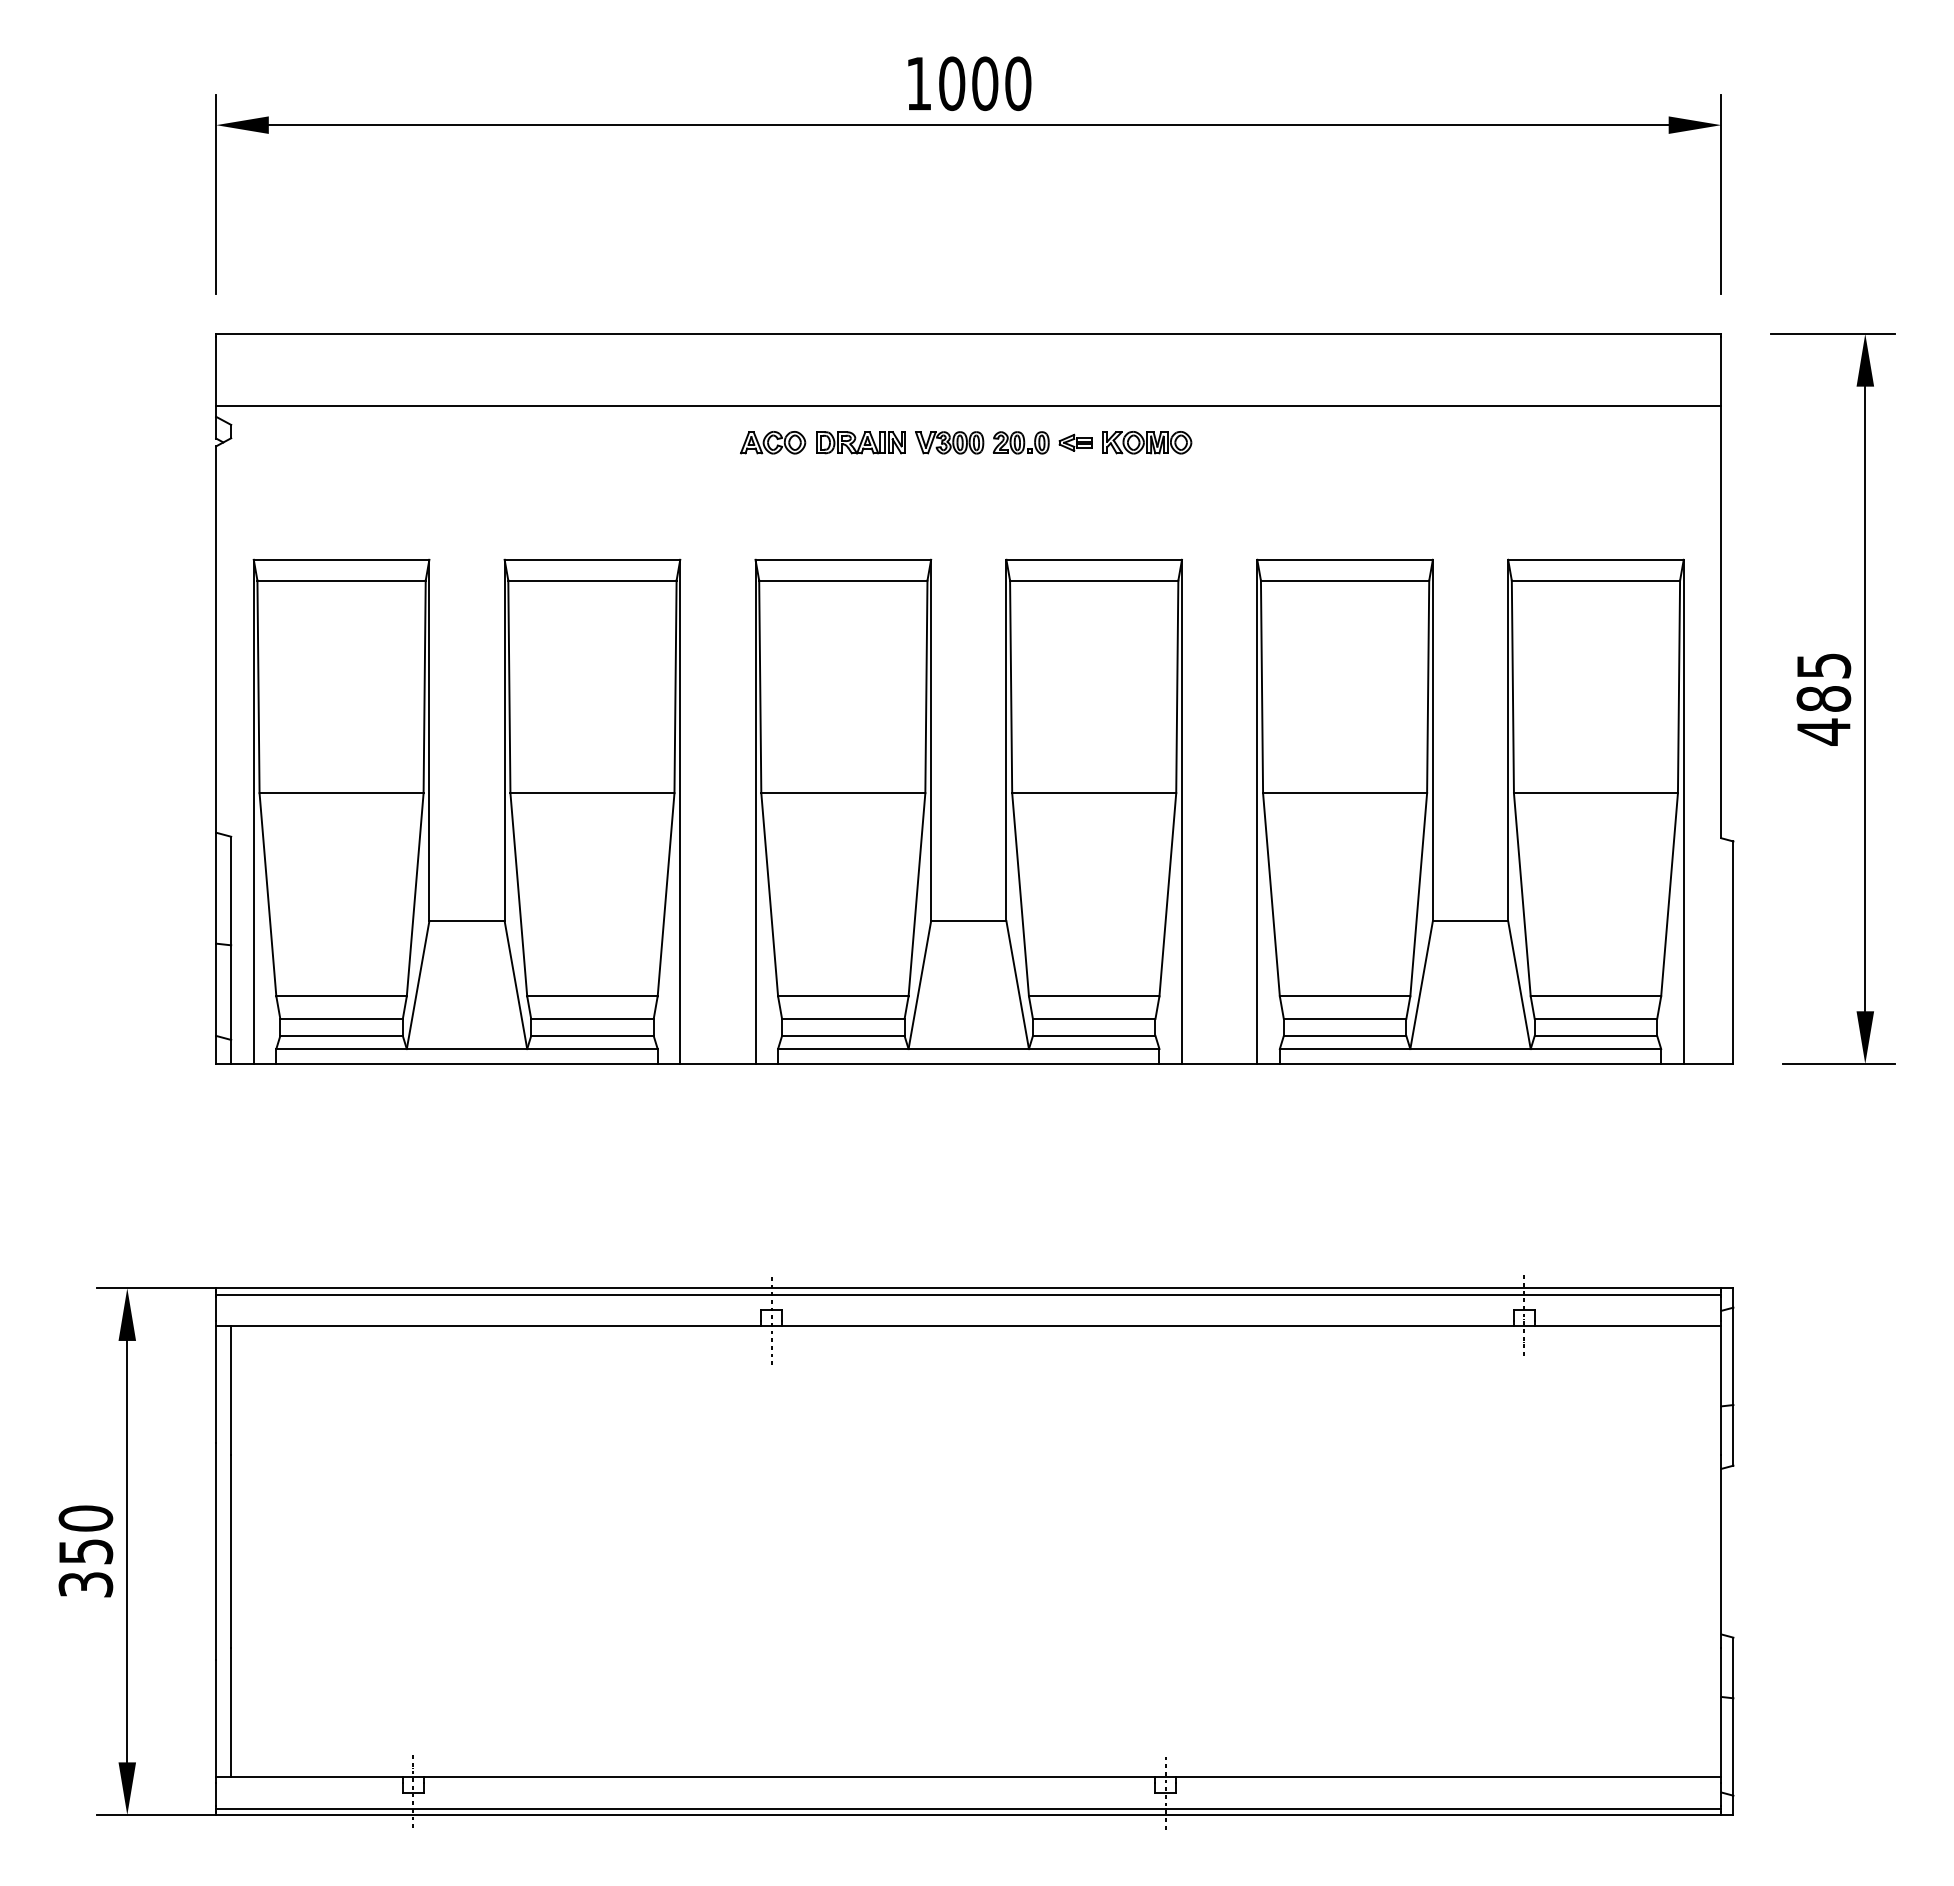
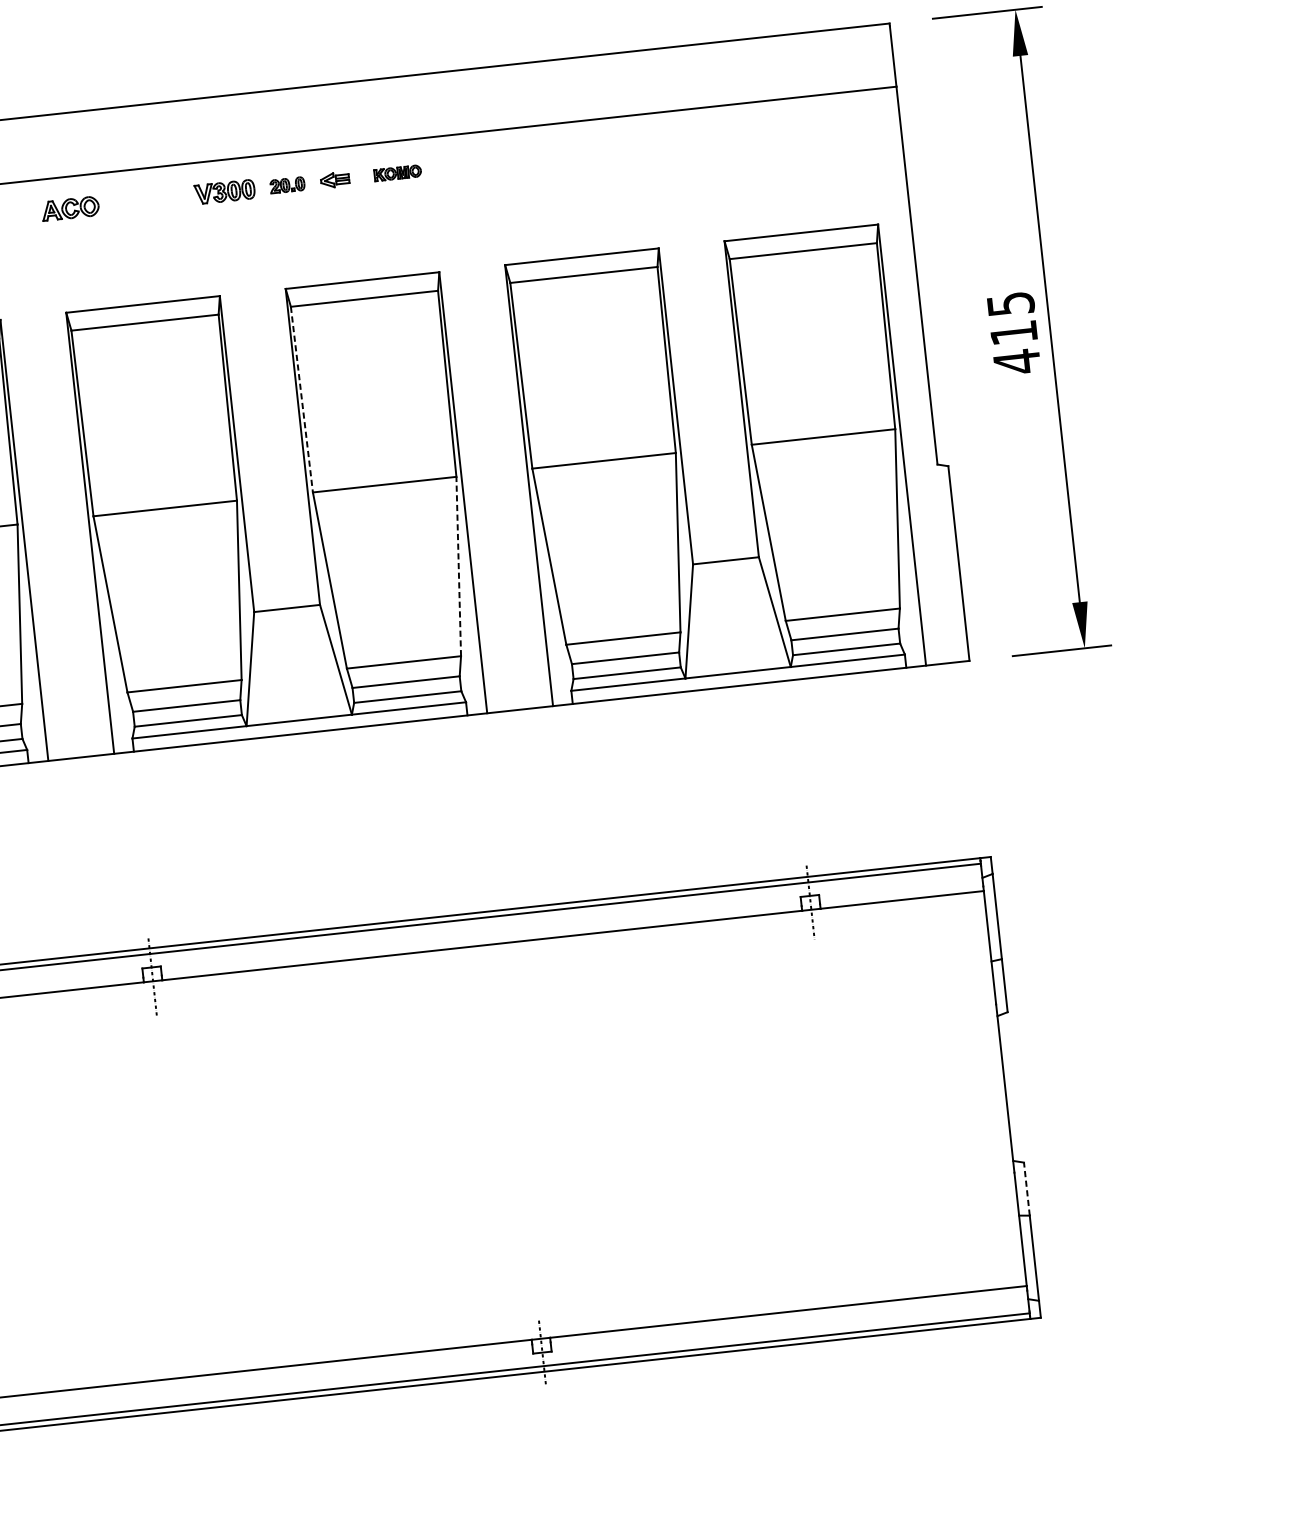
part: (860, 442) -> (146, 200), removed
part: (1020, 442) -> (286, 184), size x0.7
part: (1147, 442) -> (397, 172), size x0.6
line: (1011, 687) -> (302, 400), solid -> dashed
text: (1823, 698) -> (1013, 332), 485 -> 415
line: (1167, 894) -> (458, 566), solid -> dashed
line: (1733, 1667) -> (1026, 1188), solid -> dashed

